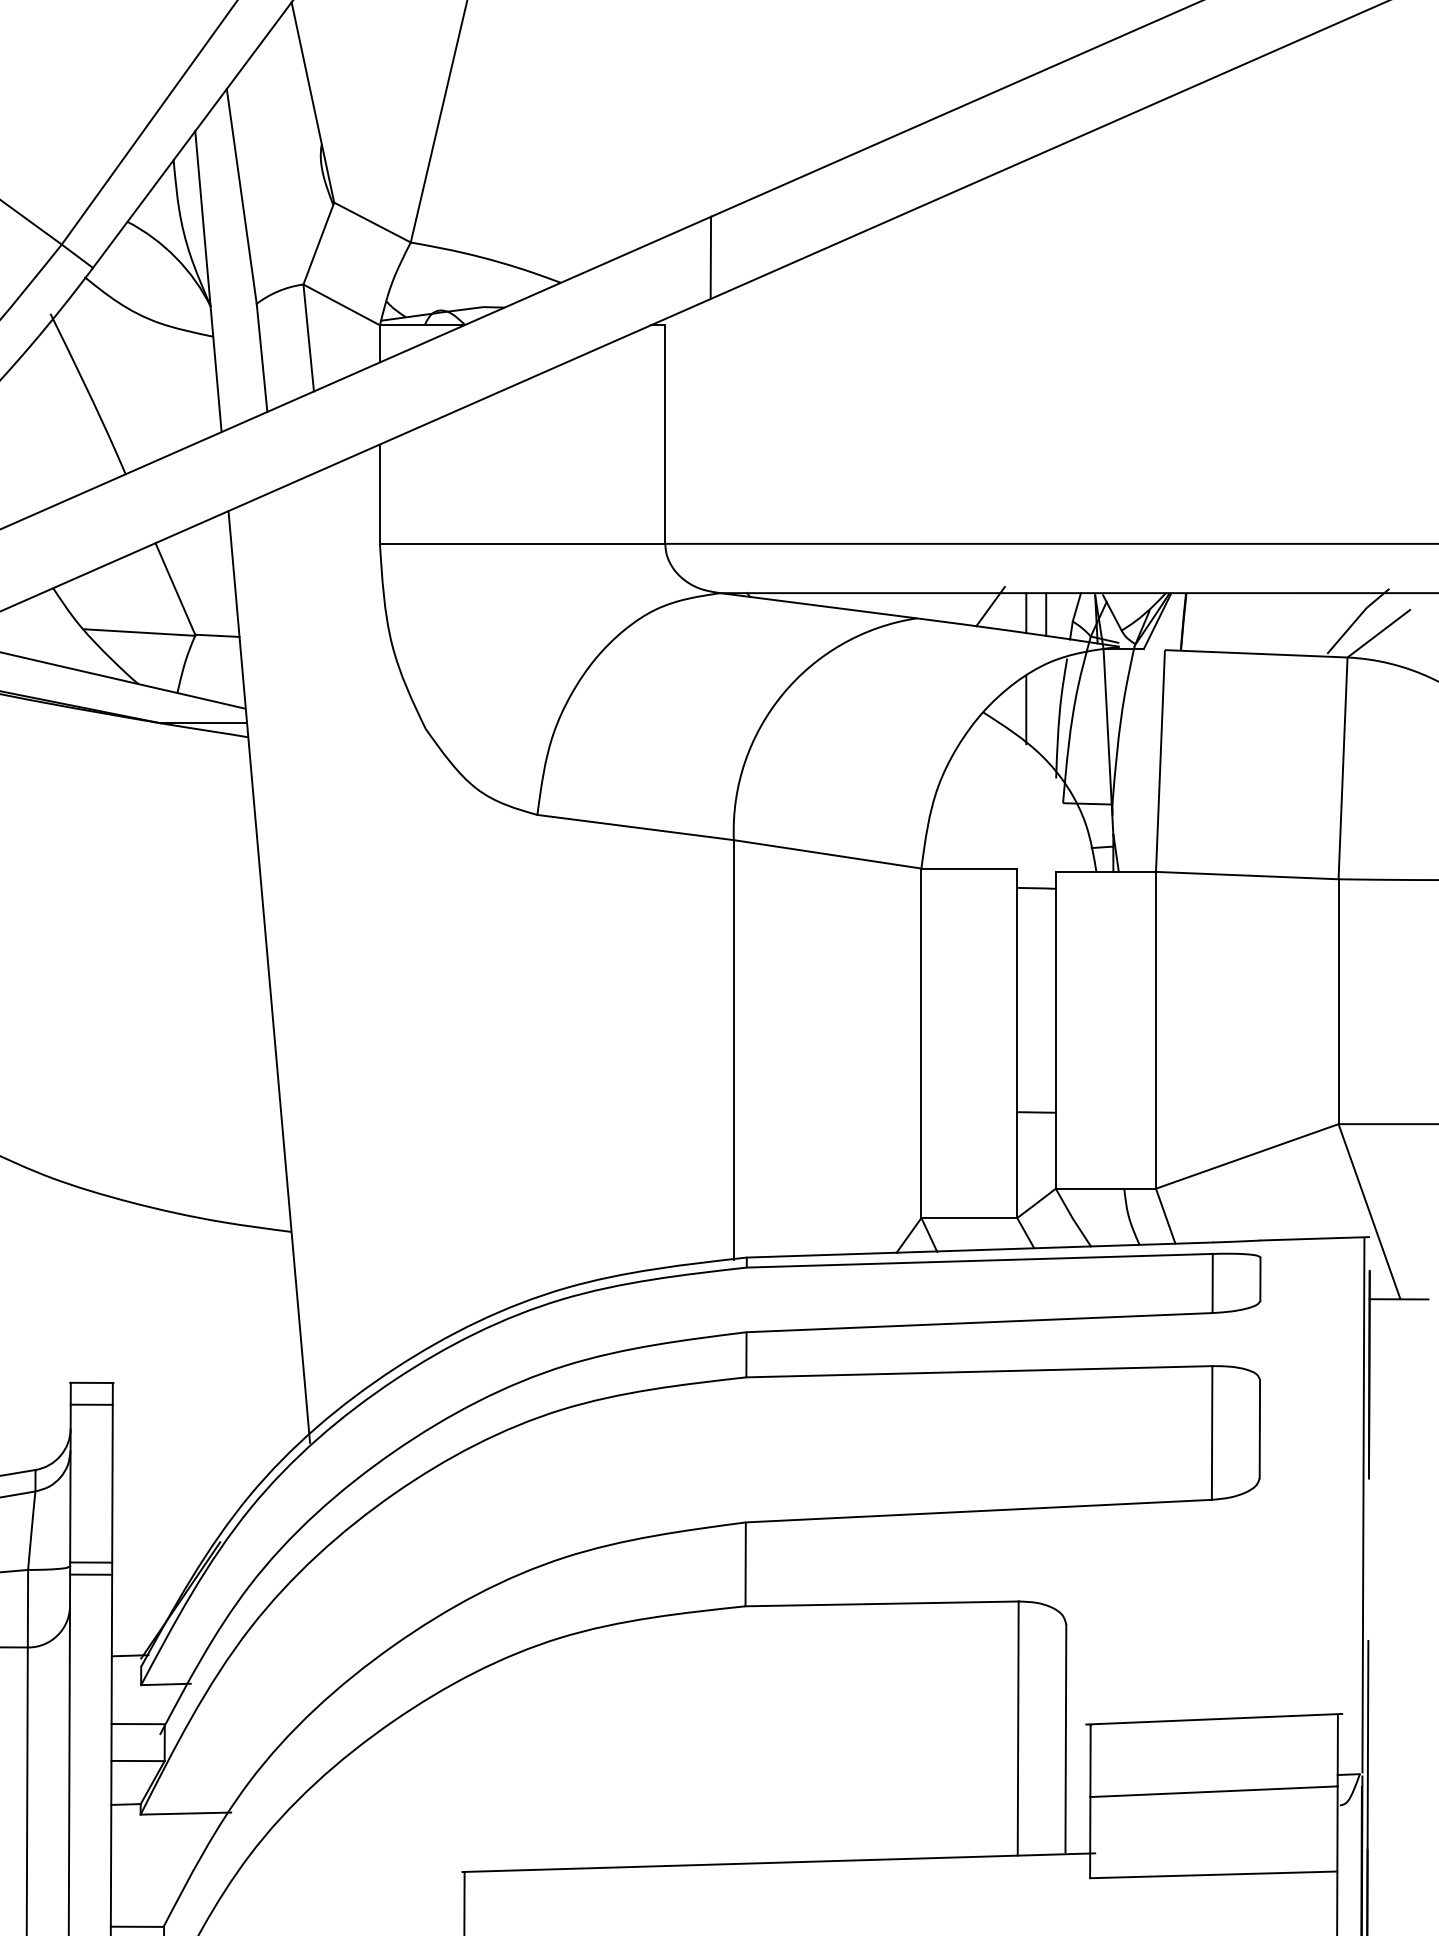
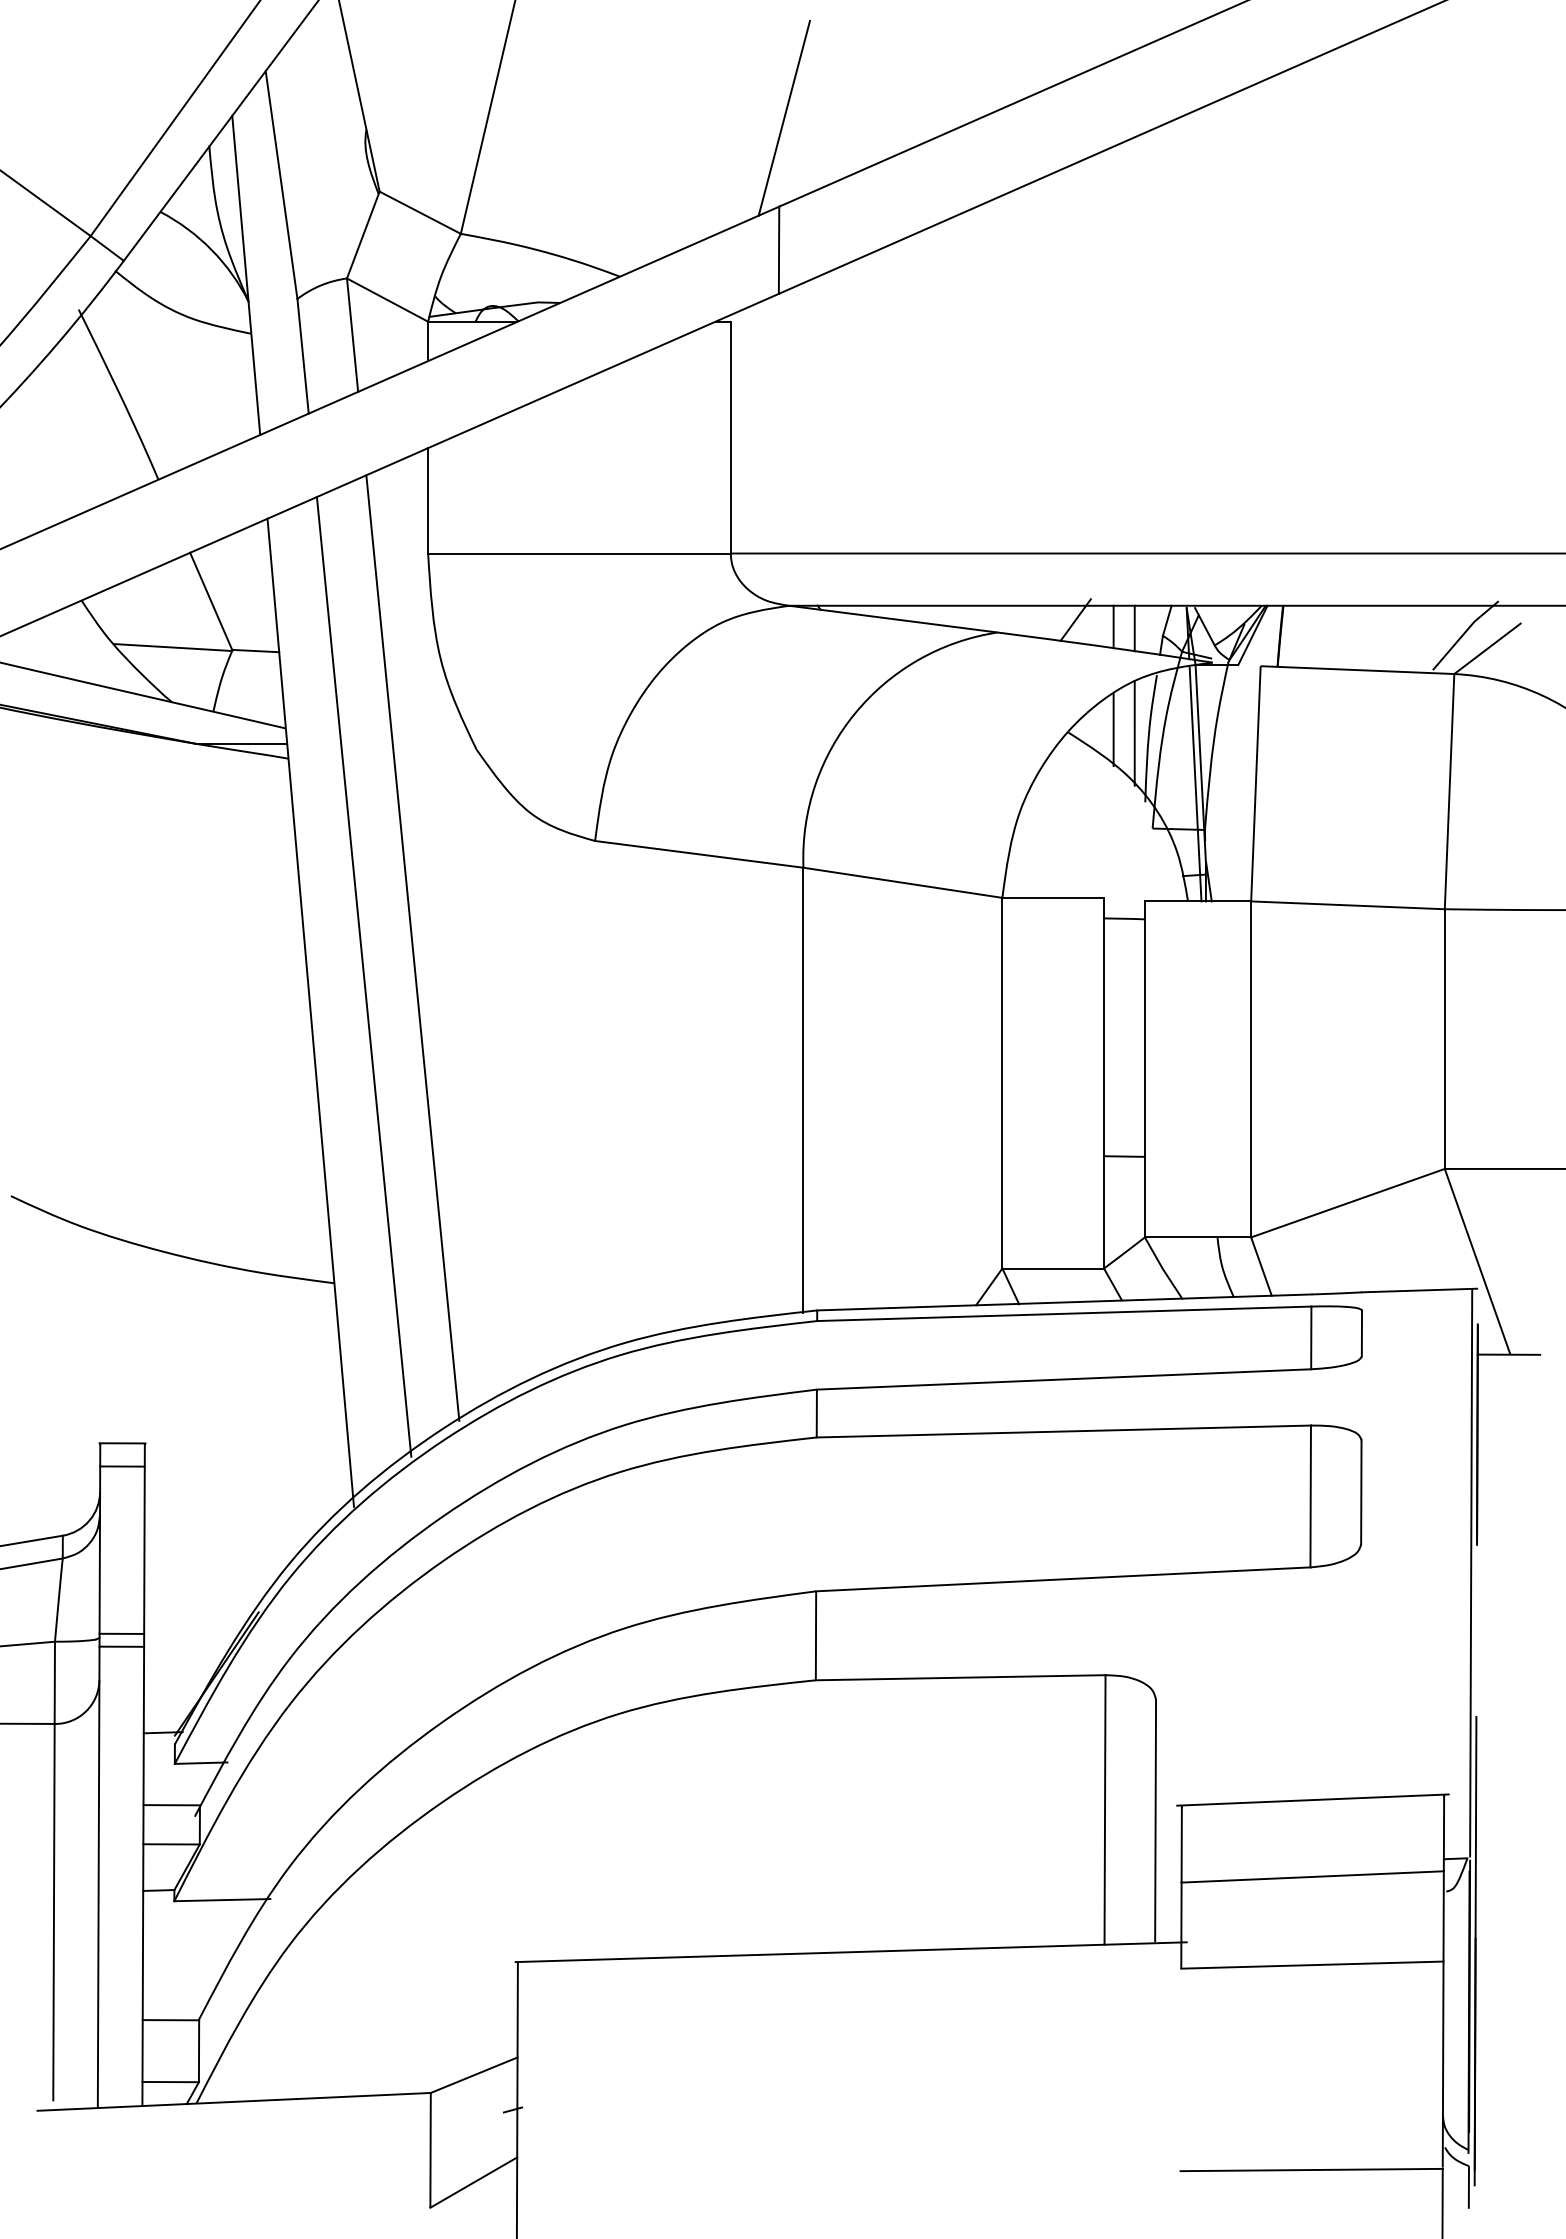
line: (715, 132) -> (783, 117), added
line: (1045, 713) -> (1134, 733), added
line: (1103, 761) -> (1195, 784), added
line: (365, 915) -> (412, 947), added
line: (319, 942) -> (363, 976), added

